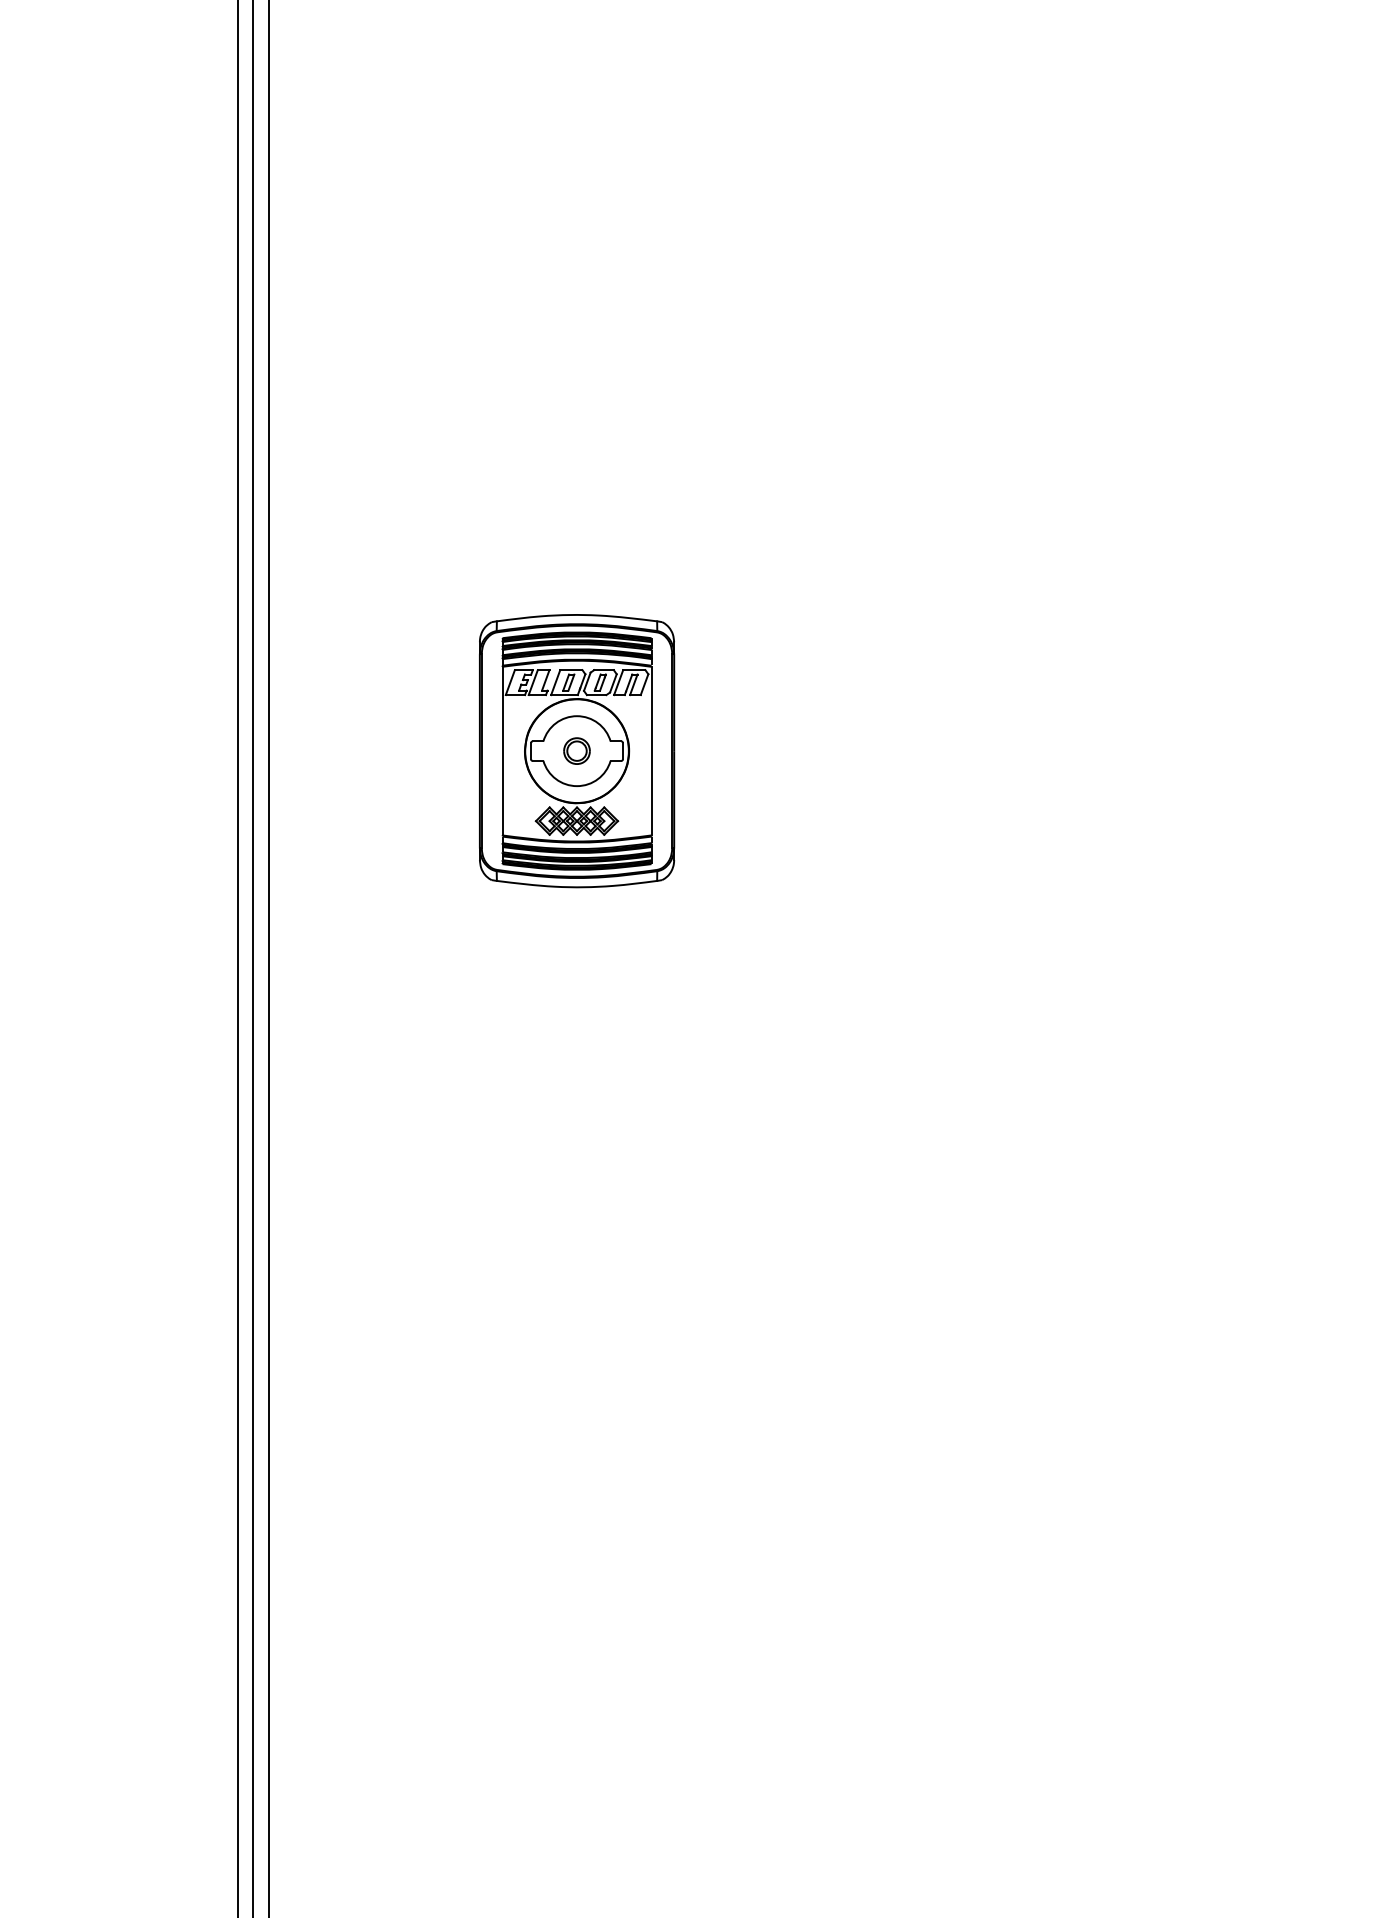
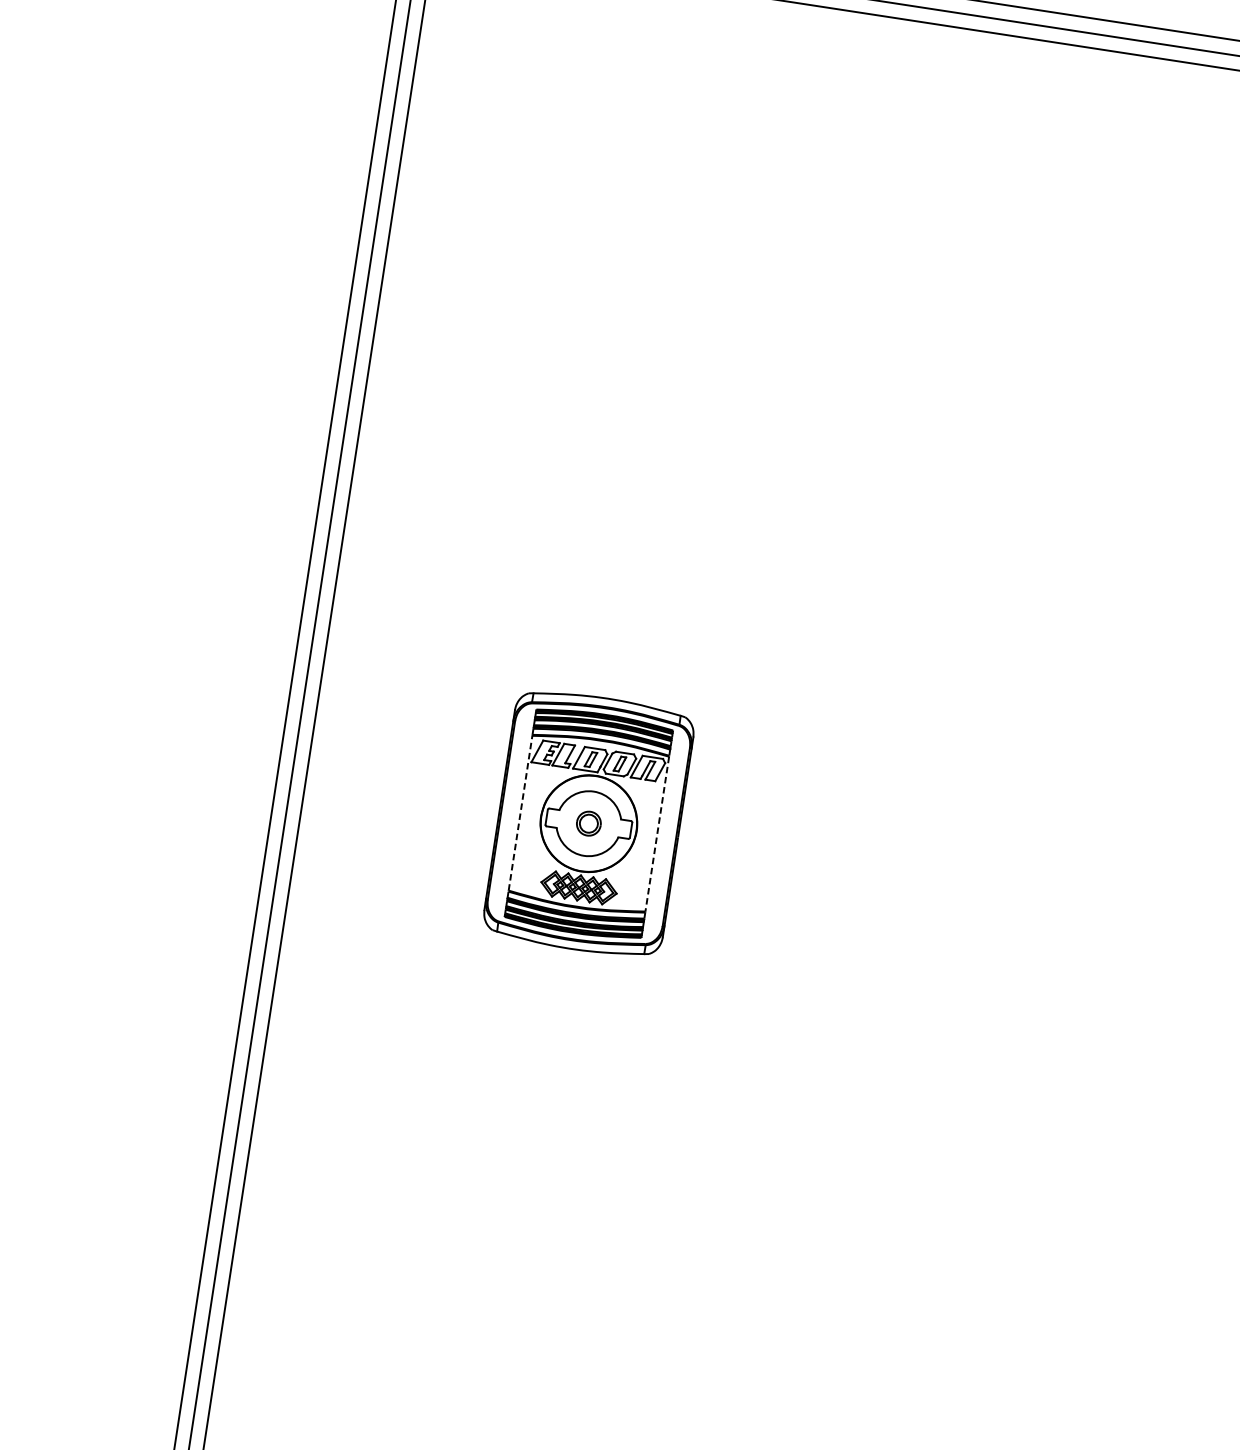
line: (502, 750) -> (520, 812), solid -> dashed
line: (651, 751) -> (657, 834), solid -> dashed

